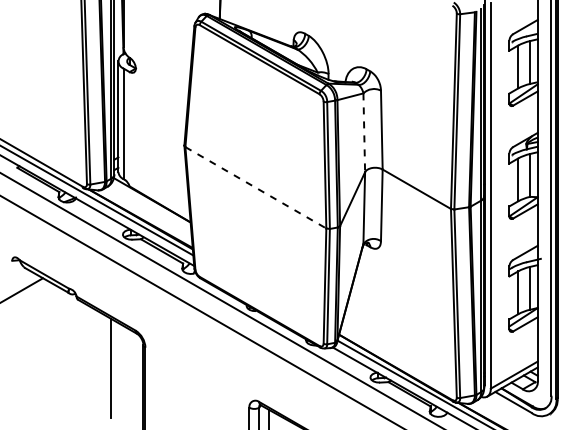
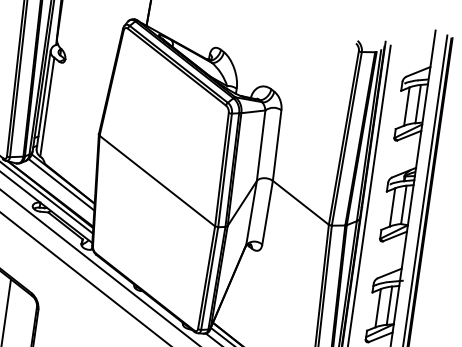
line: (364, 133) -> (261, 146), dashed -> solid
line: (256, 188) -> (157, 181), dashed -> solid
line: (151, 206) -> (61, 184), added

